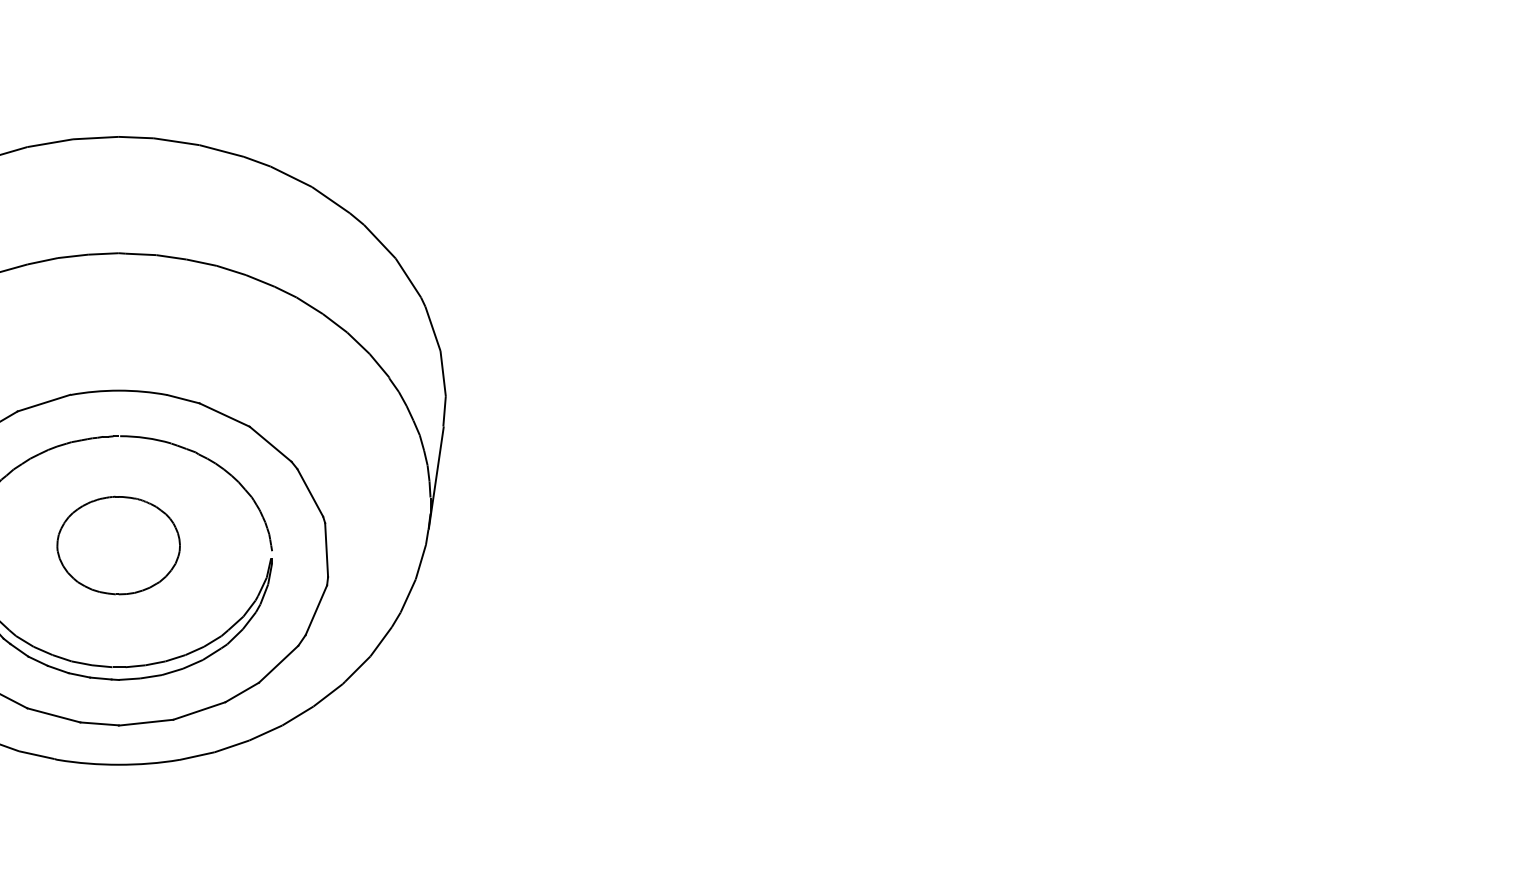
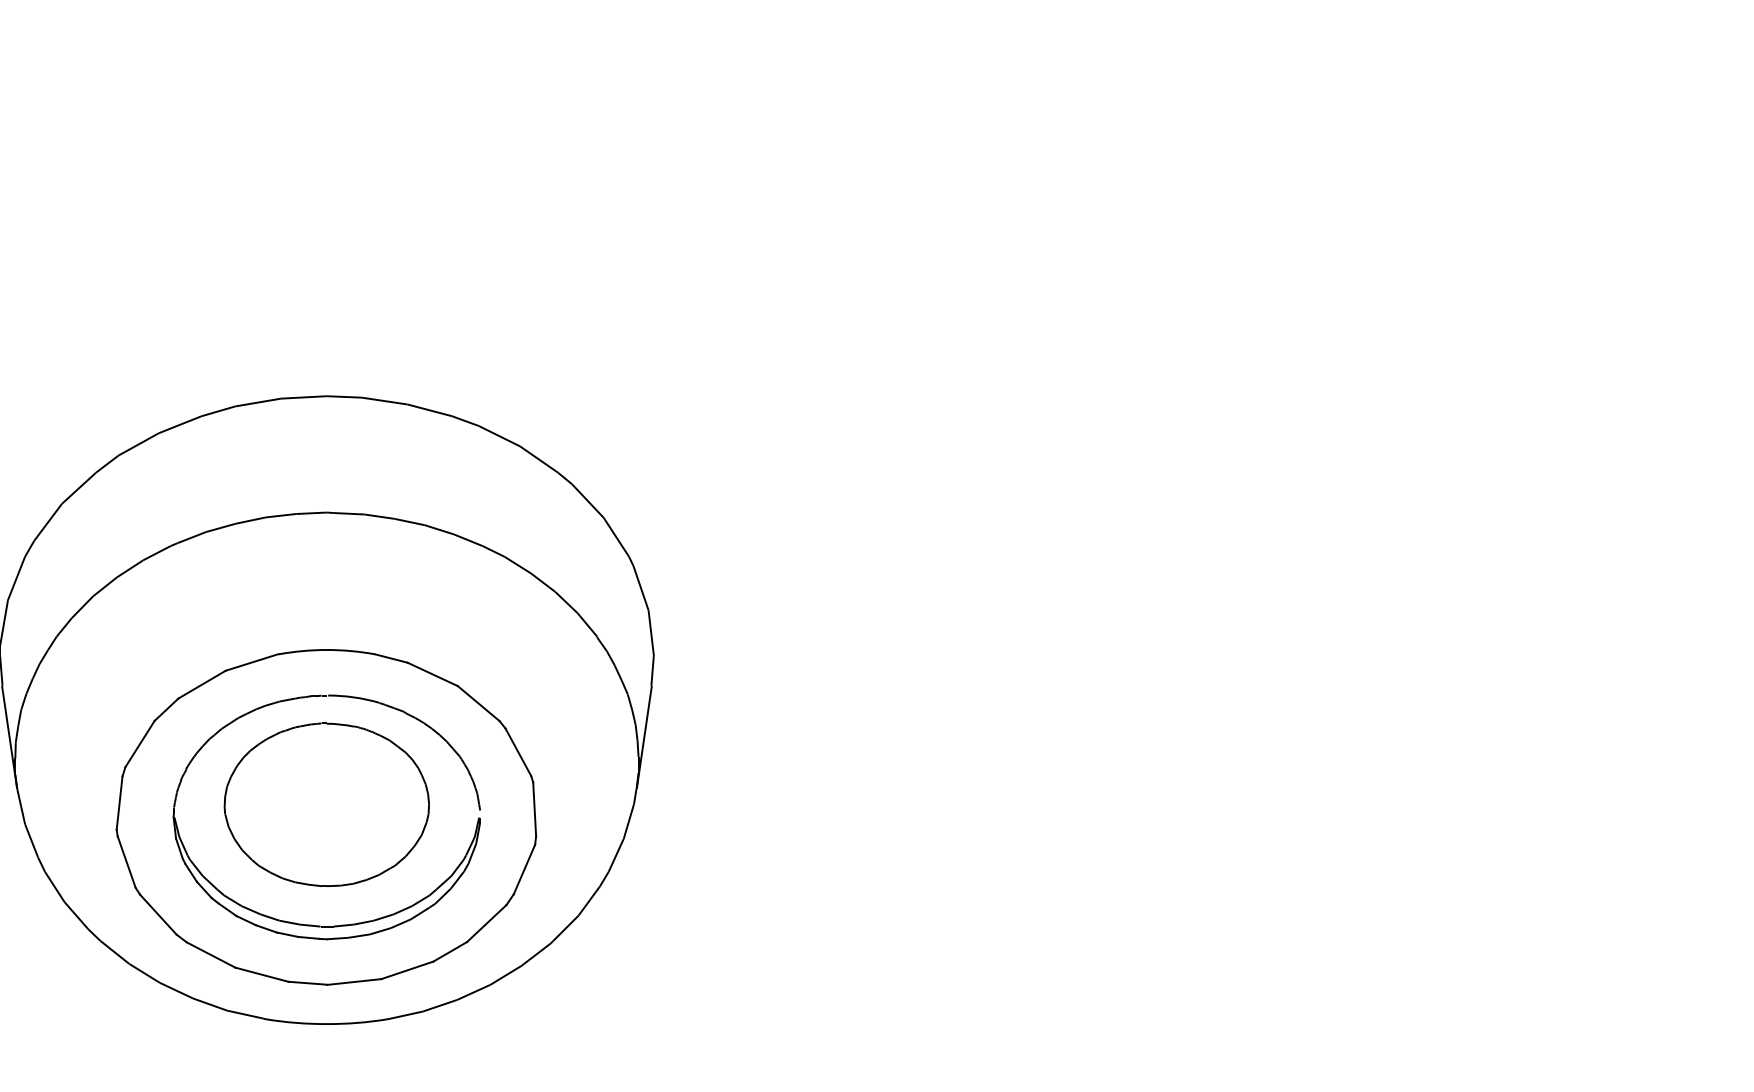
part: (118, 545) -> (326, 804), size x1.67

